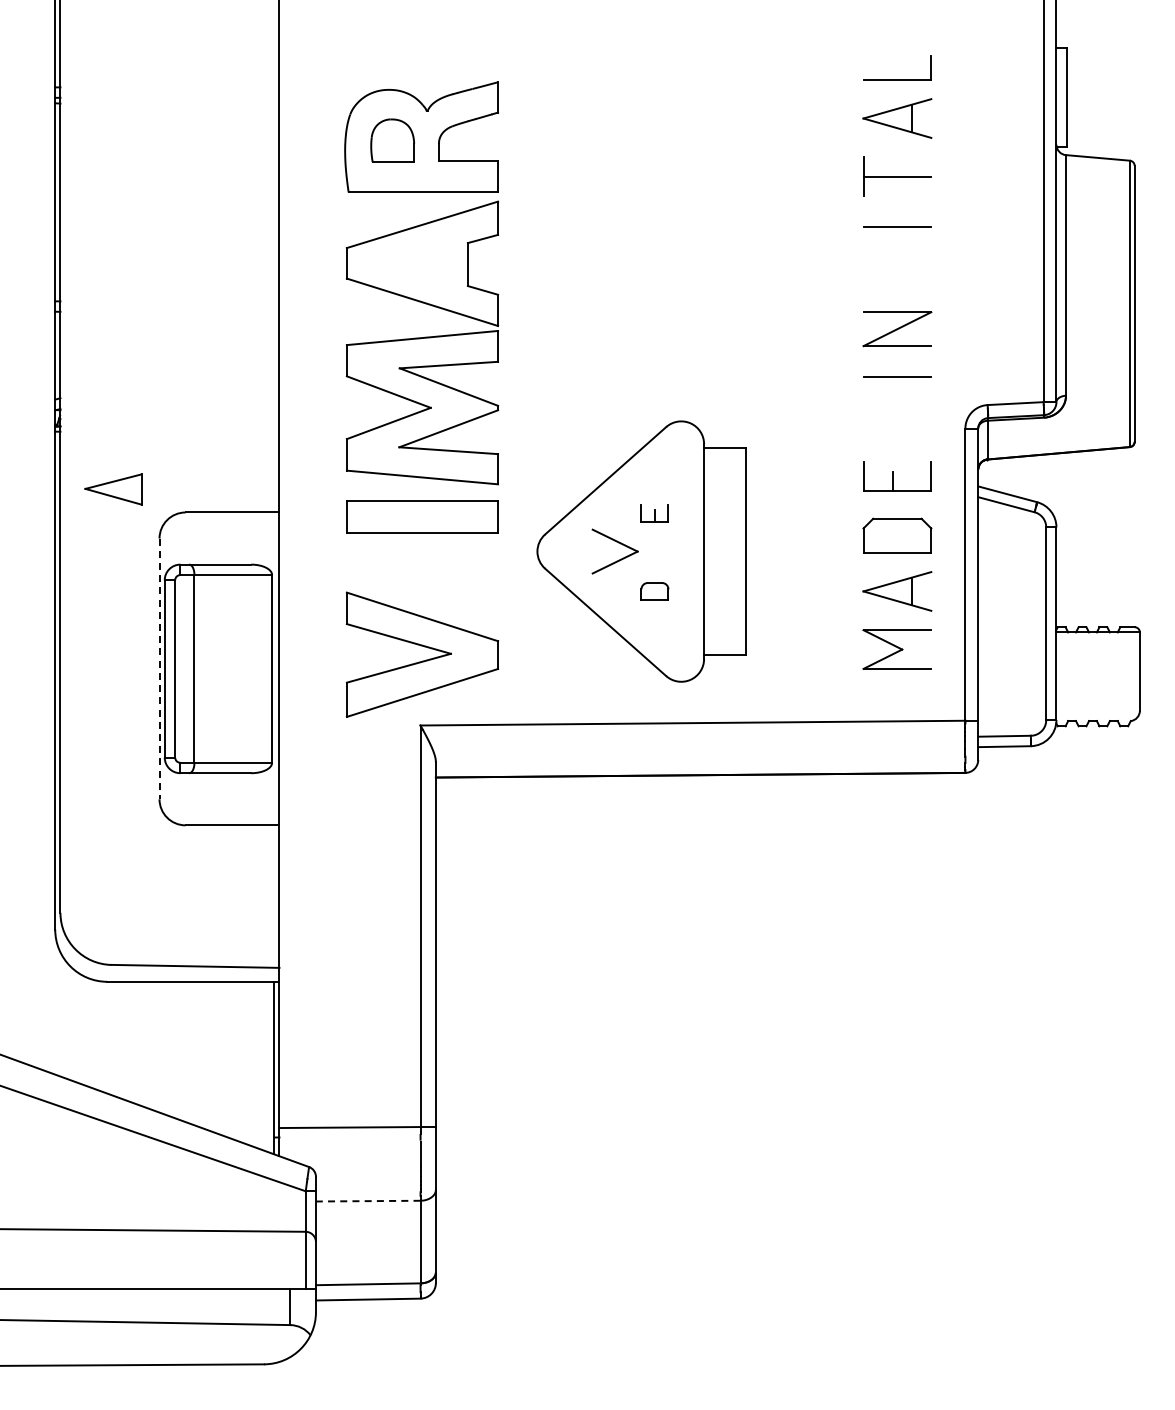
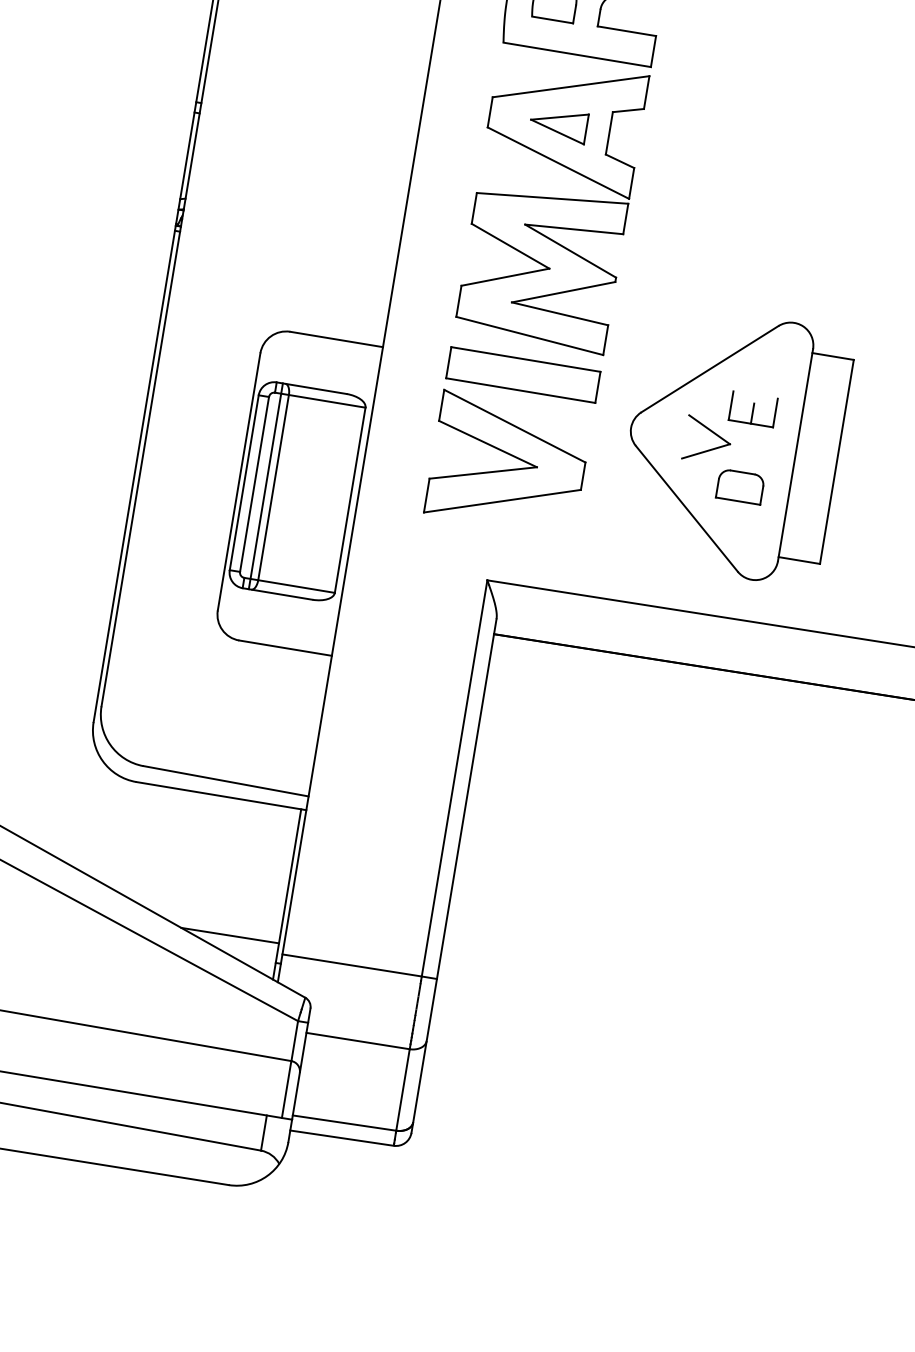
part: (113, 489) -> (558, 124), moved
part: (654, 513) -> (752, 409), size x1.67
part: (654, 591) -> (740, 486), size x1.67
part: (422, 654) -> (508, 463), moved
line: (186, 668) -> (265, 485), added
line: (159, 669) -> (238, 482), dashed -> solid
line: (224, 1117) -> (229, 935), added
line: (367, 1201) -> (357, 1041), dashed -> solid

